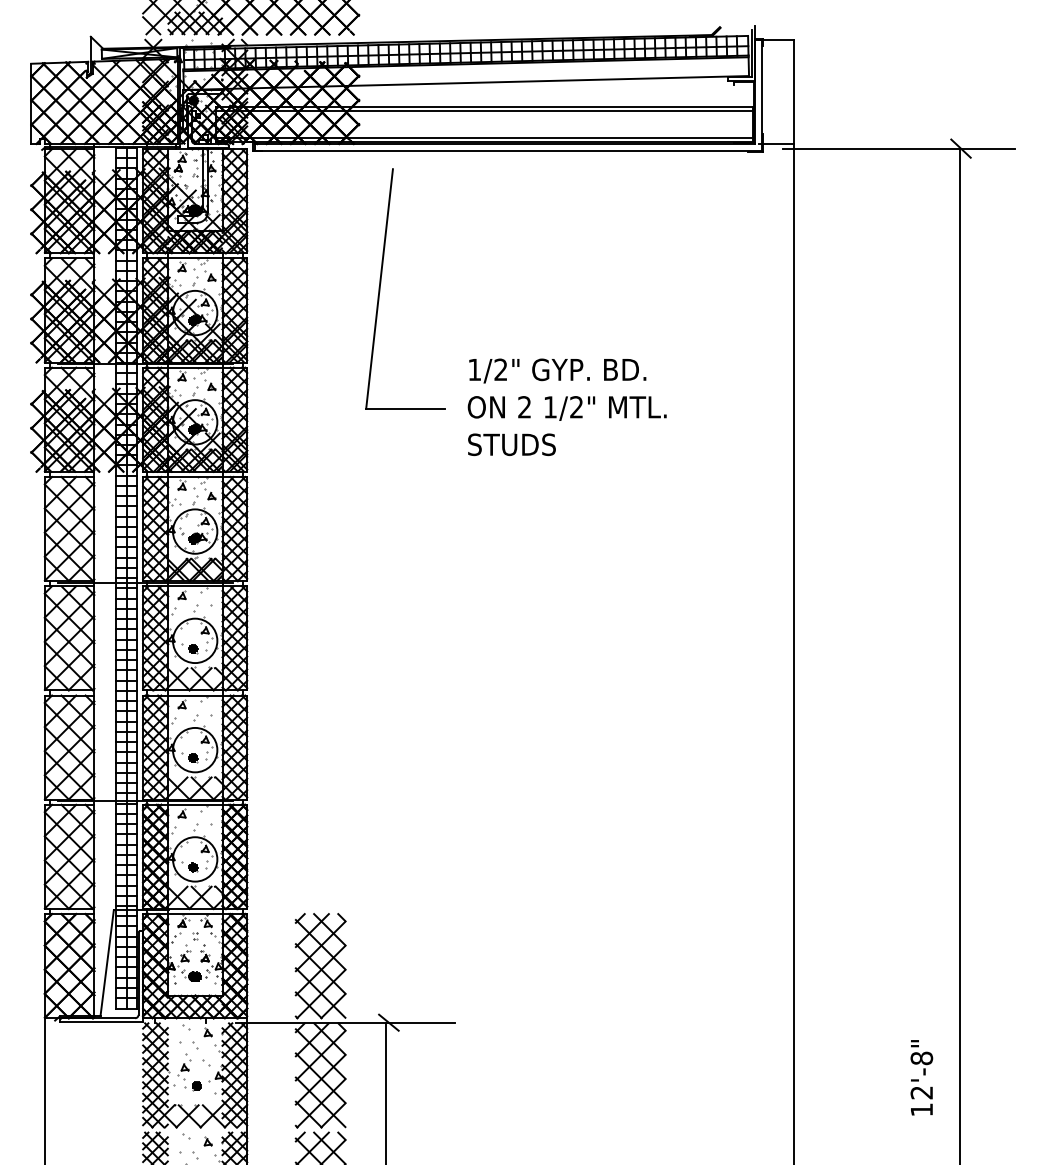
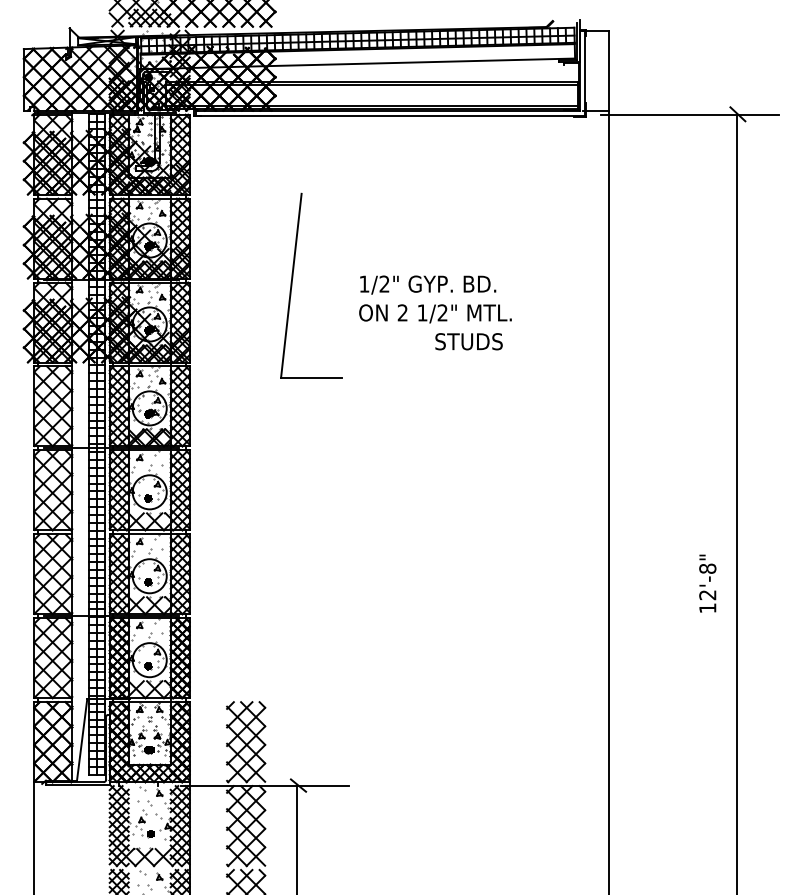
part: (381, 283) -> (292, 281), moved
text: (511, 444) -> (468, 341), moved
text: (921, 1077) -> (707, 583), moved

